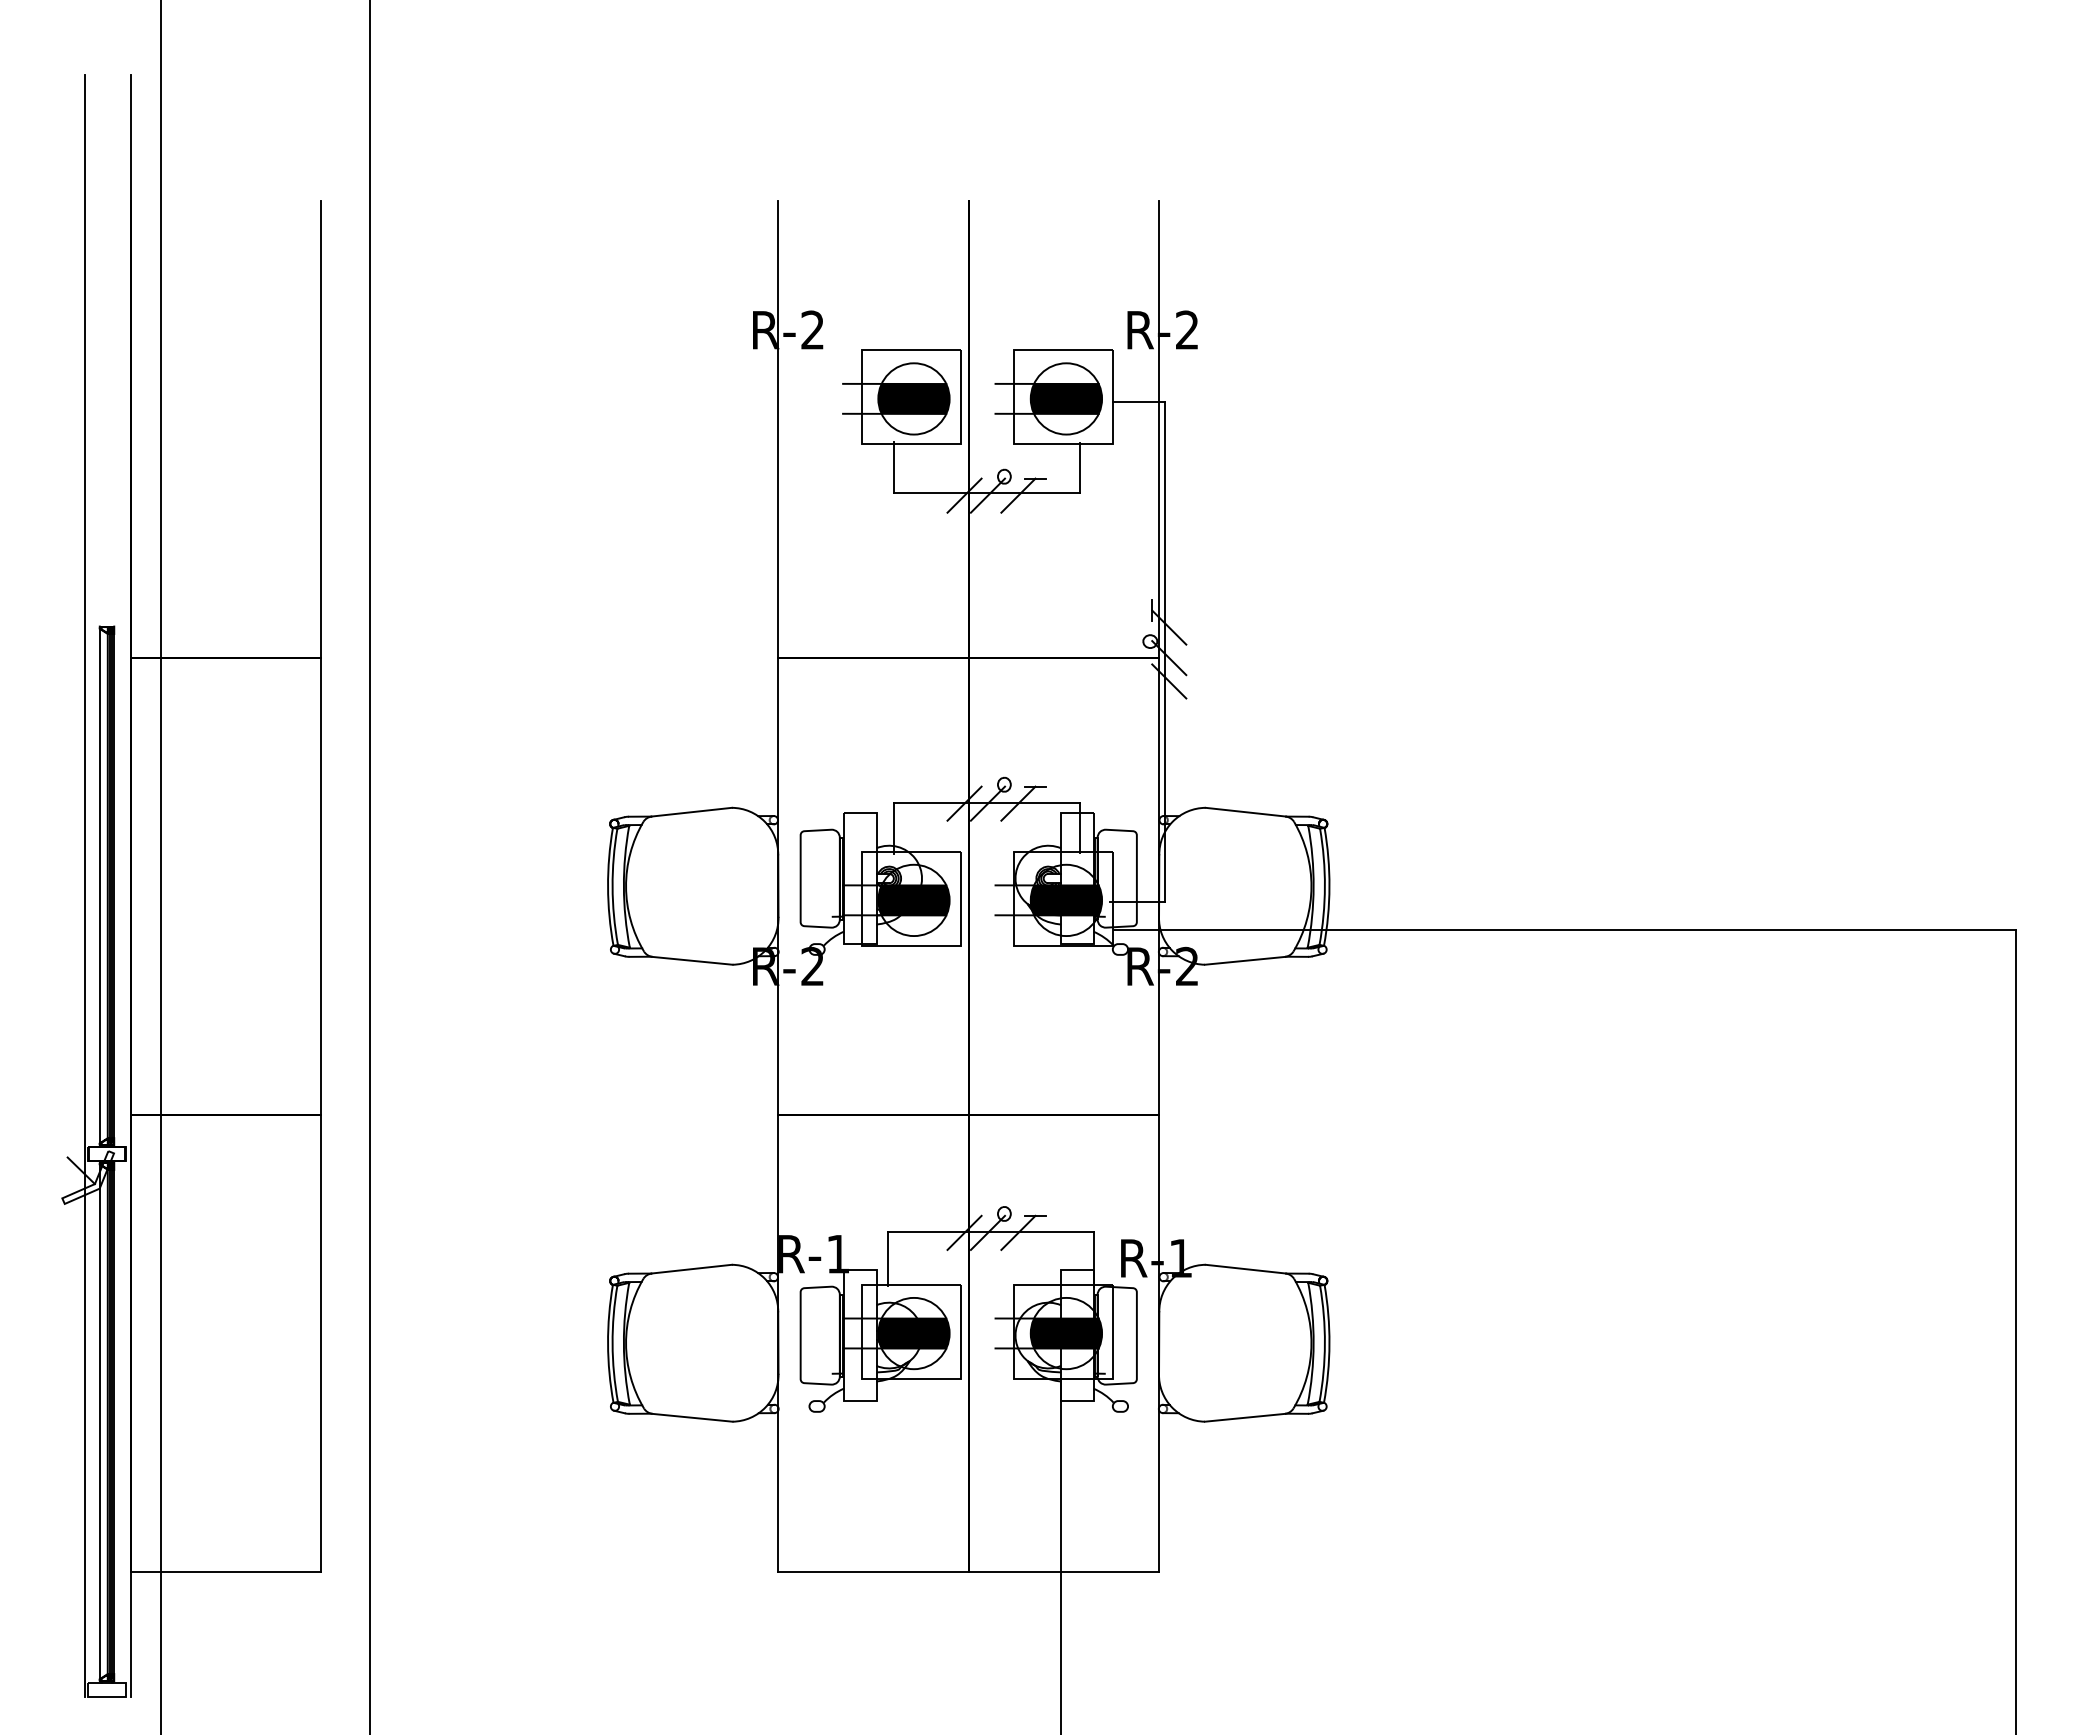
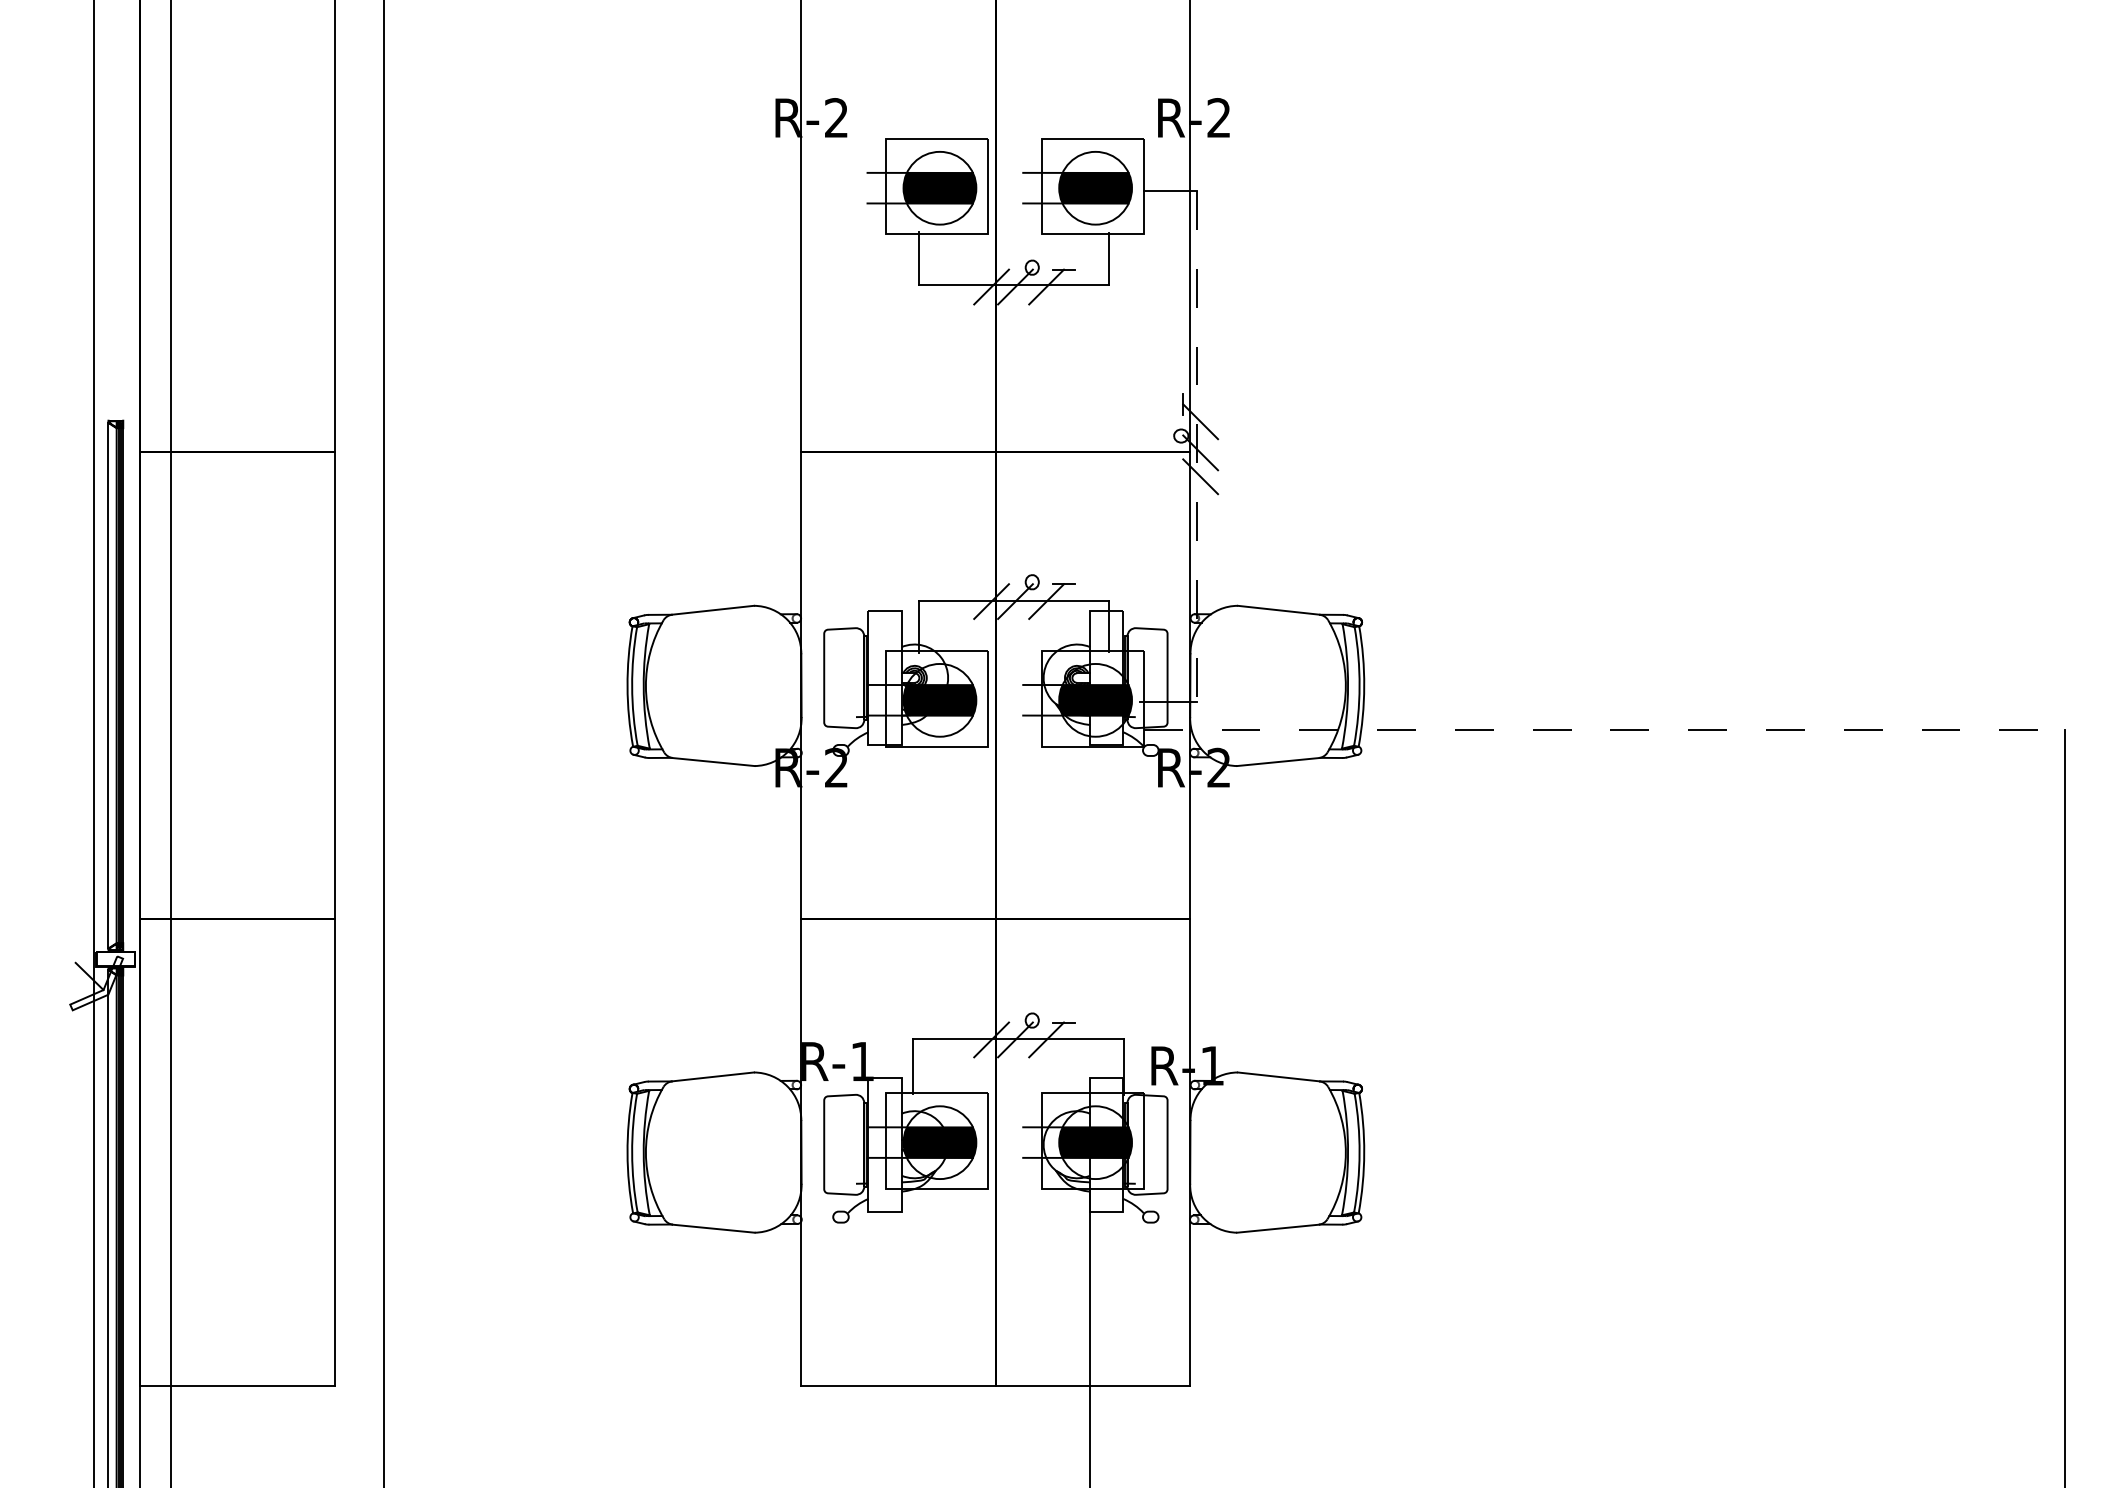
line: (1165, 652) -> (1196, 447), solid -> dashed
line: (1565, 929) -> (1605, 730), solid -> dashed

